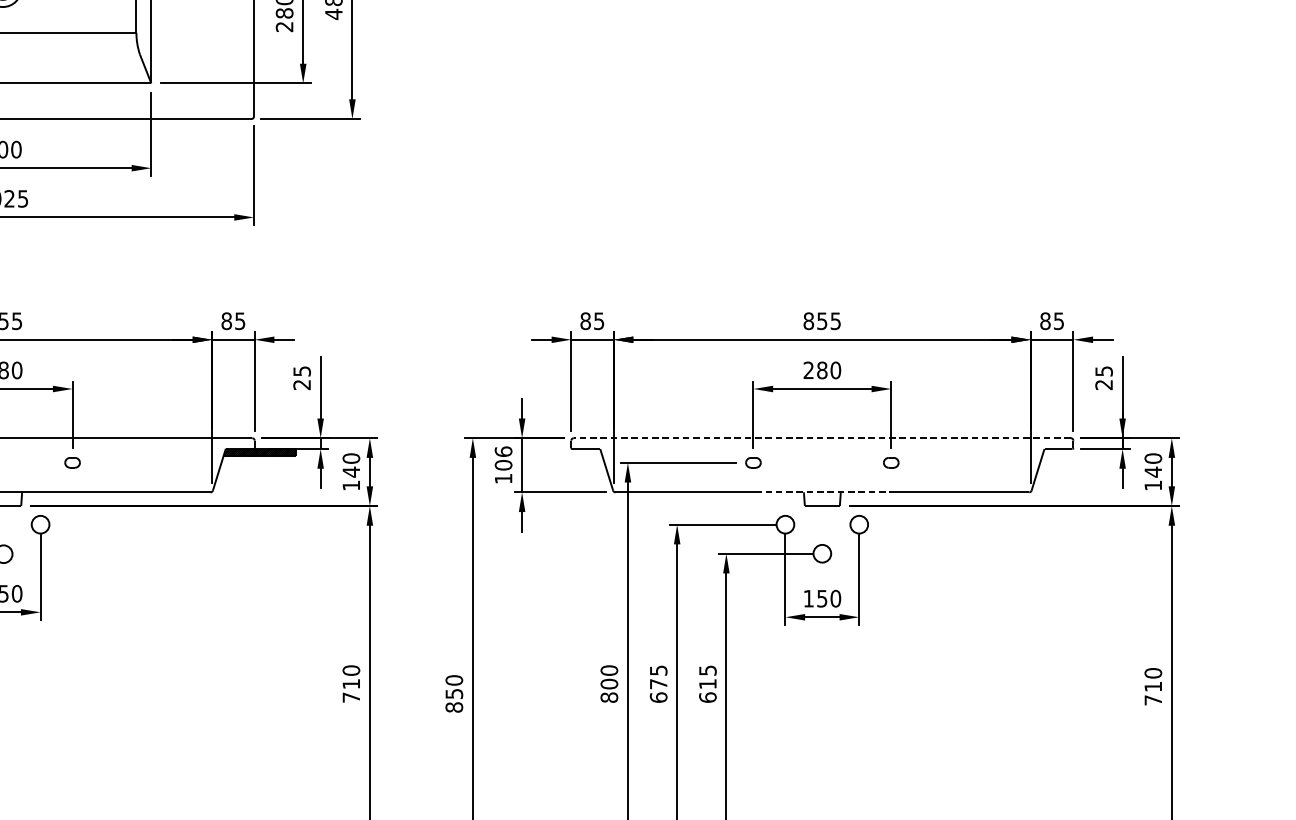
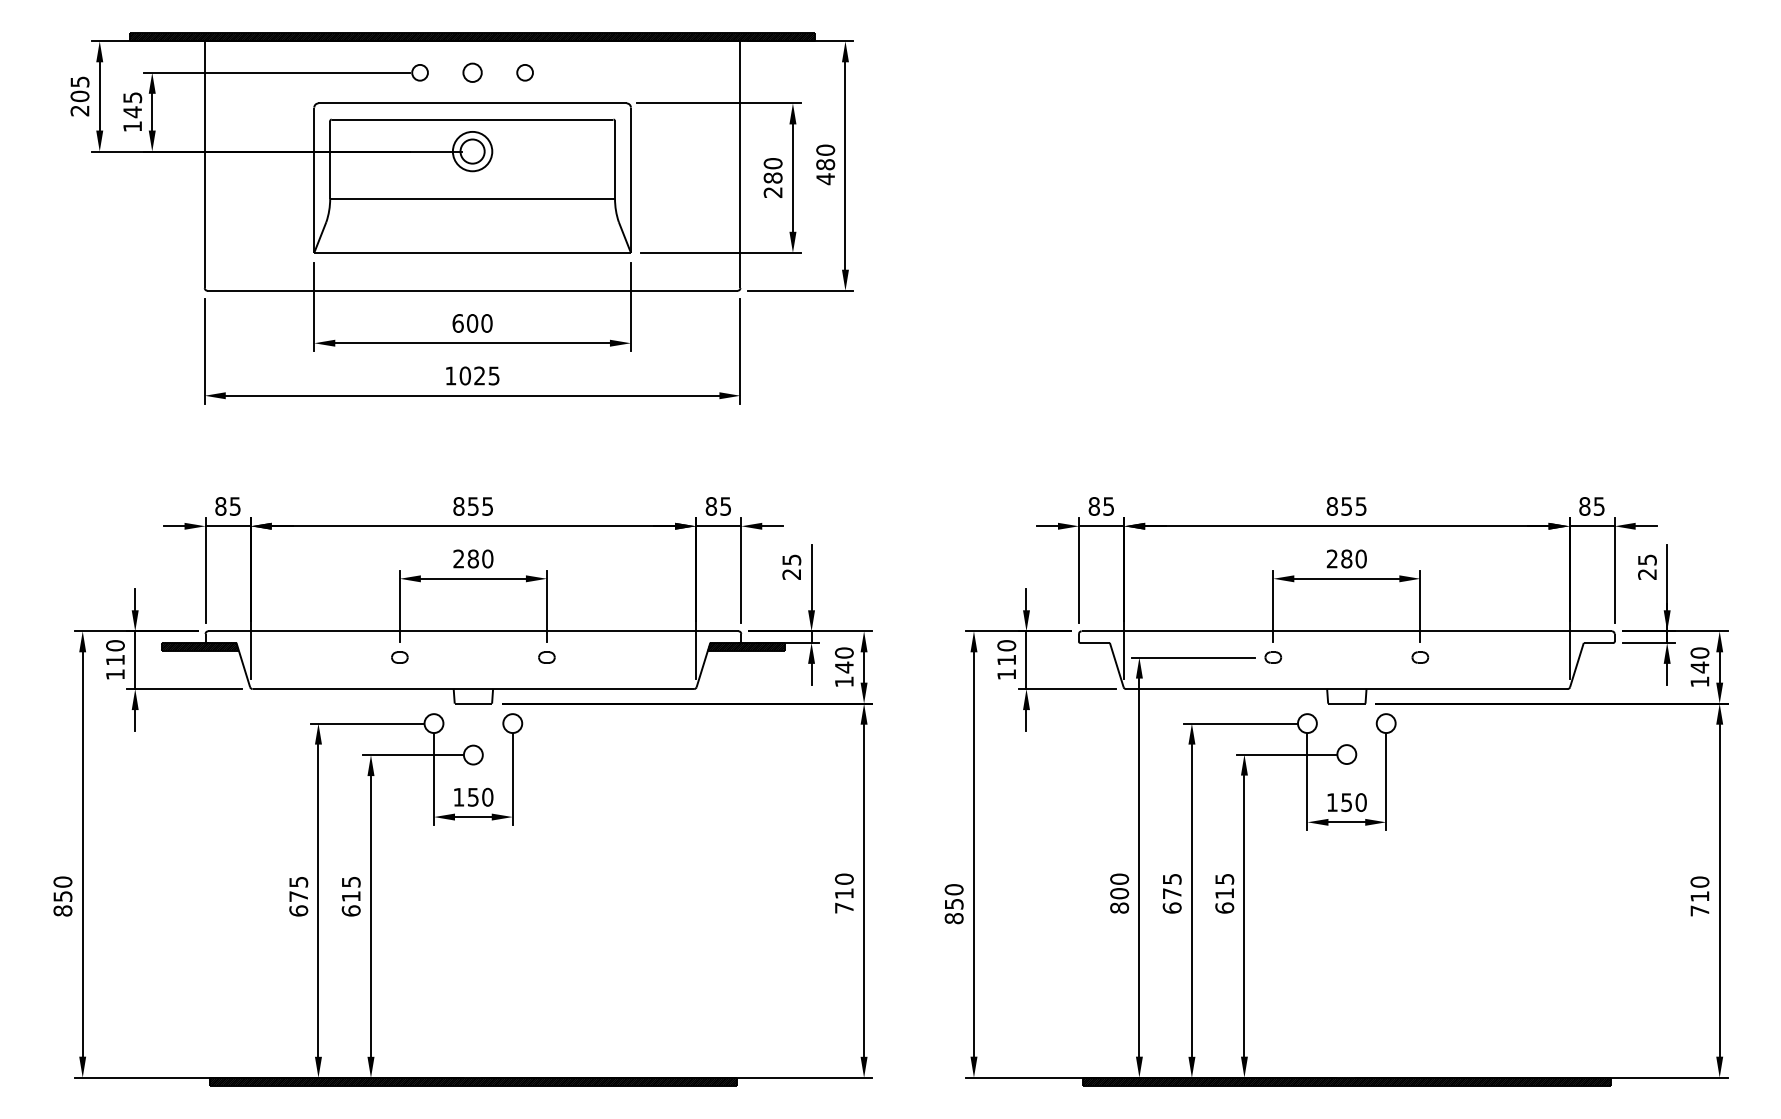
line: (822, 438) -> (1346, 631), dashed -> solid
text: (503, 458) -> (1006, 652), 106 -> 110
line: (822, 492) -> (1346, 689), dashed -> solid

